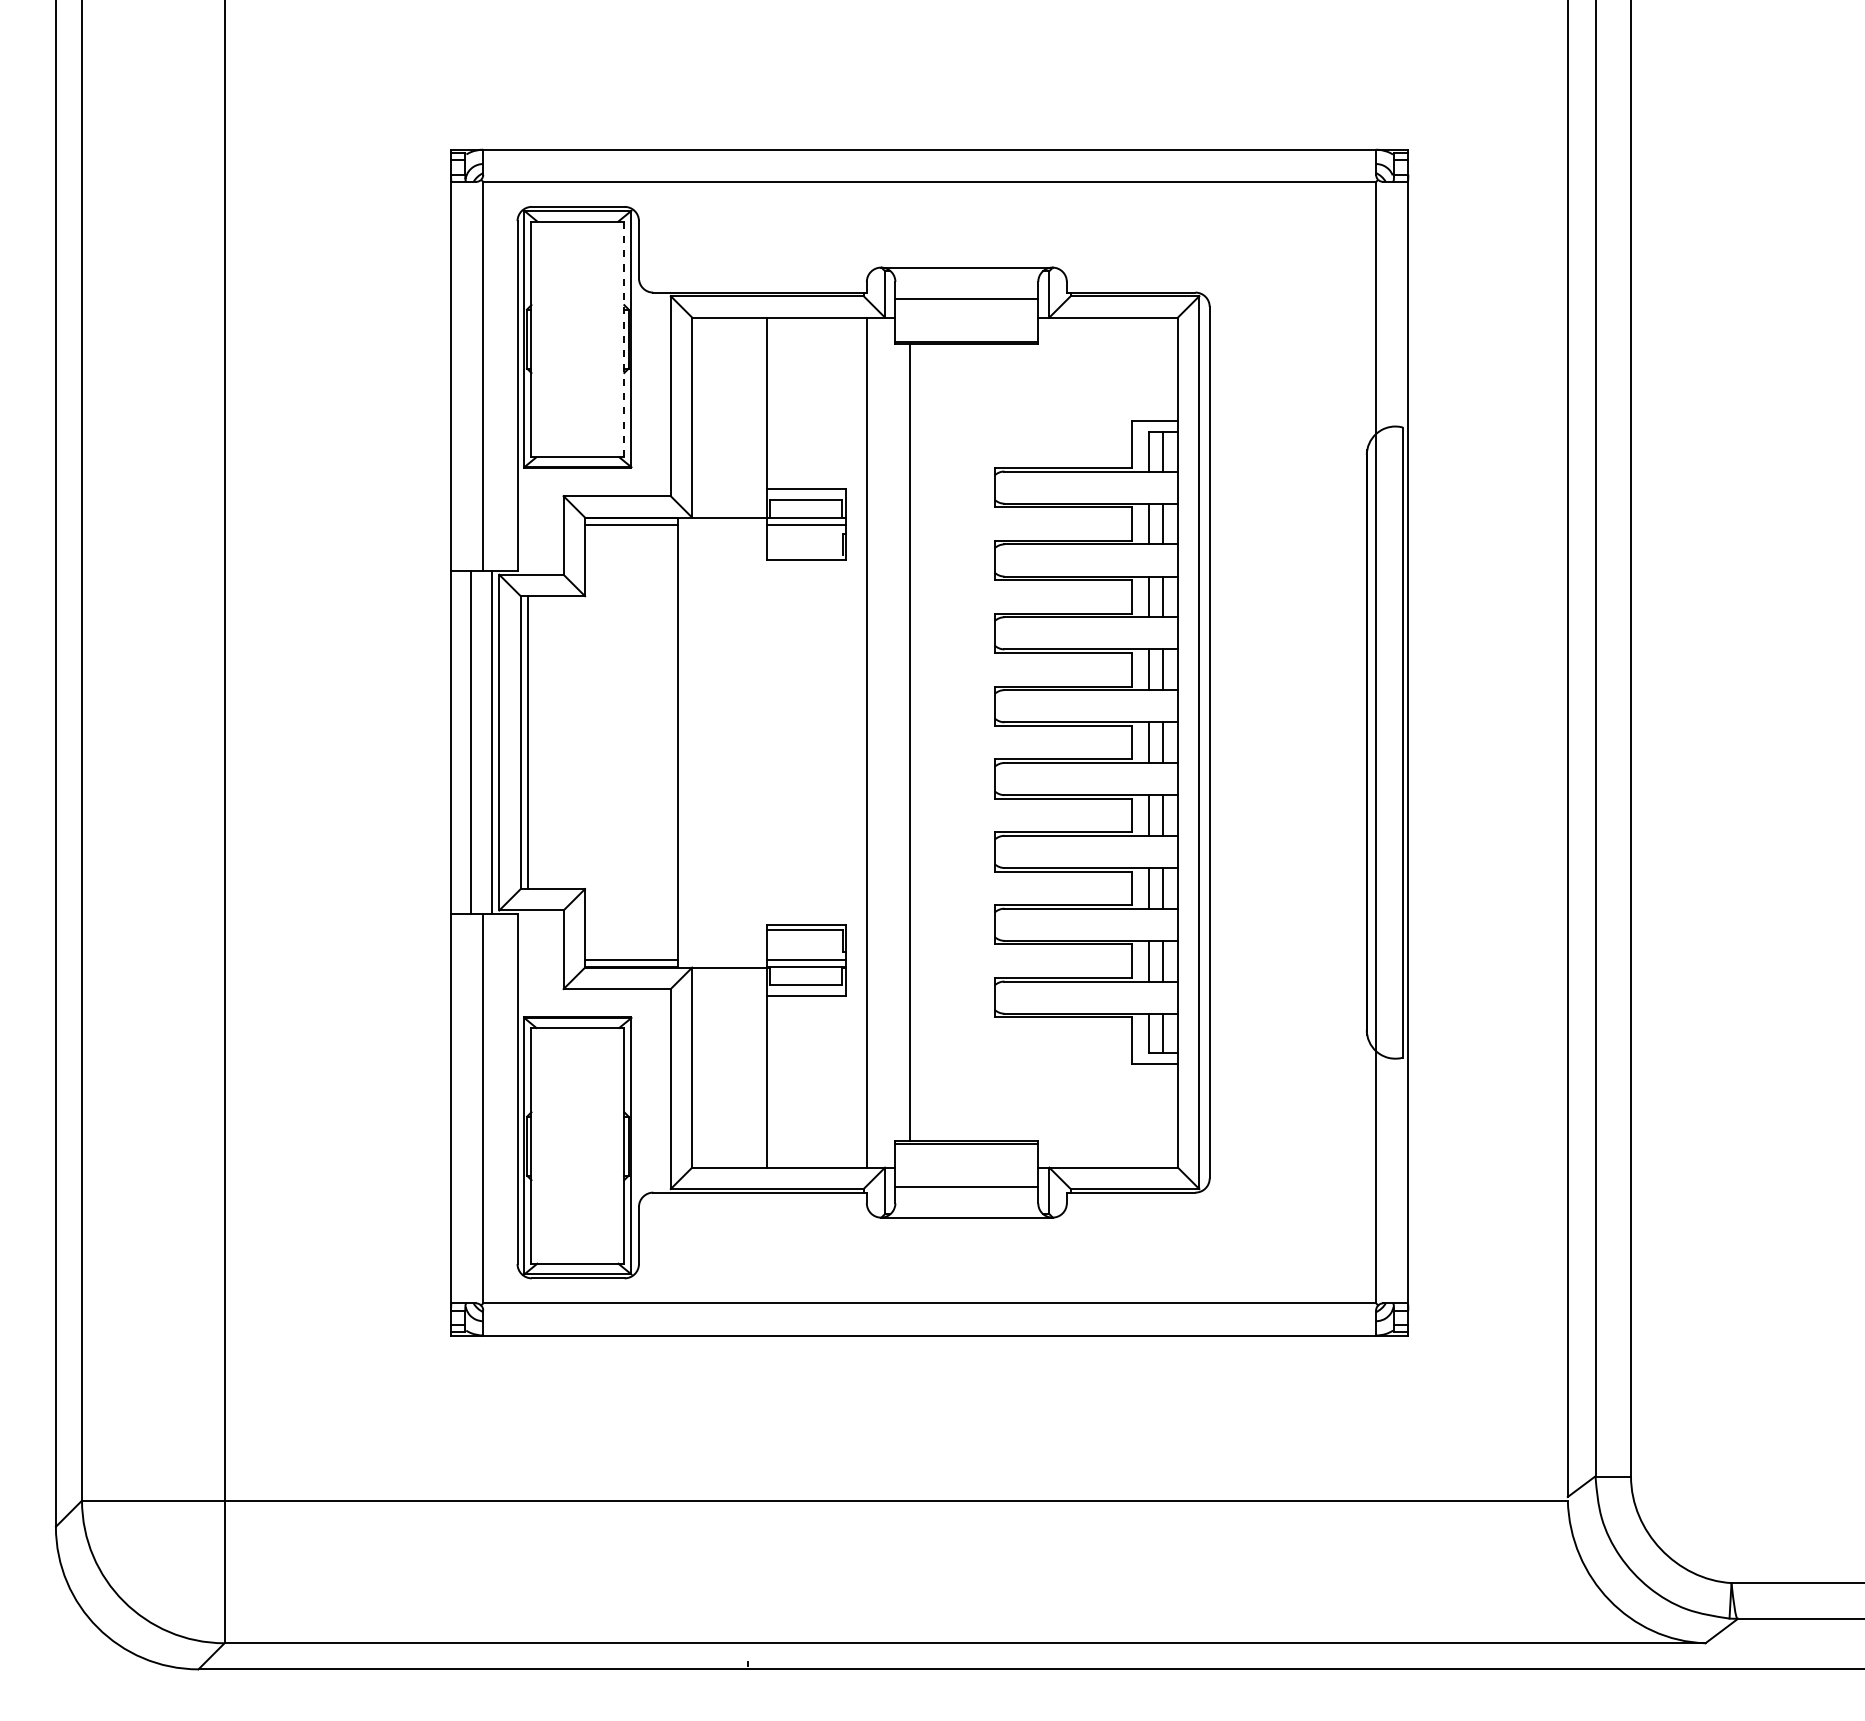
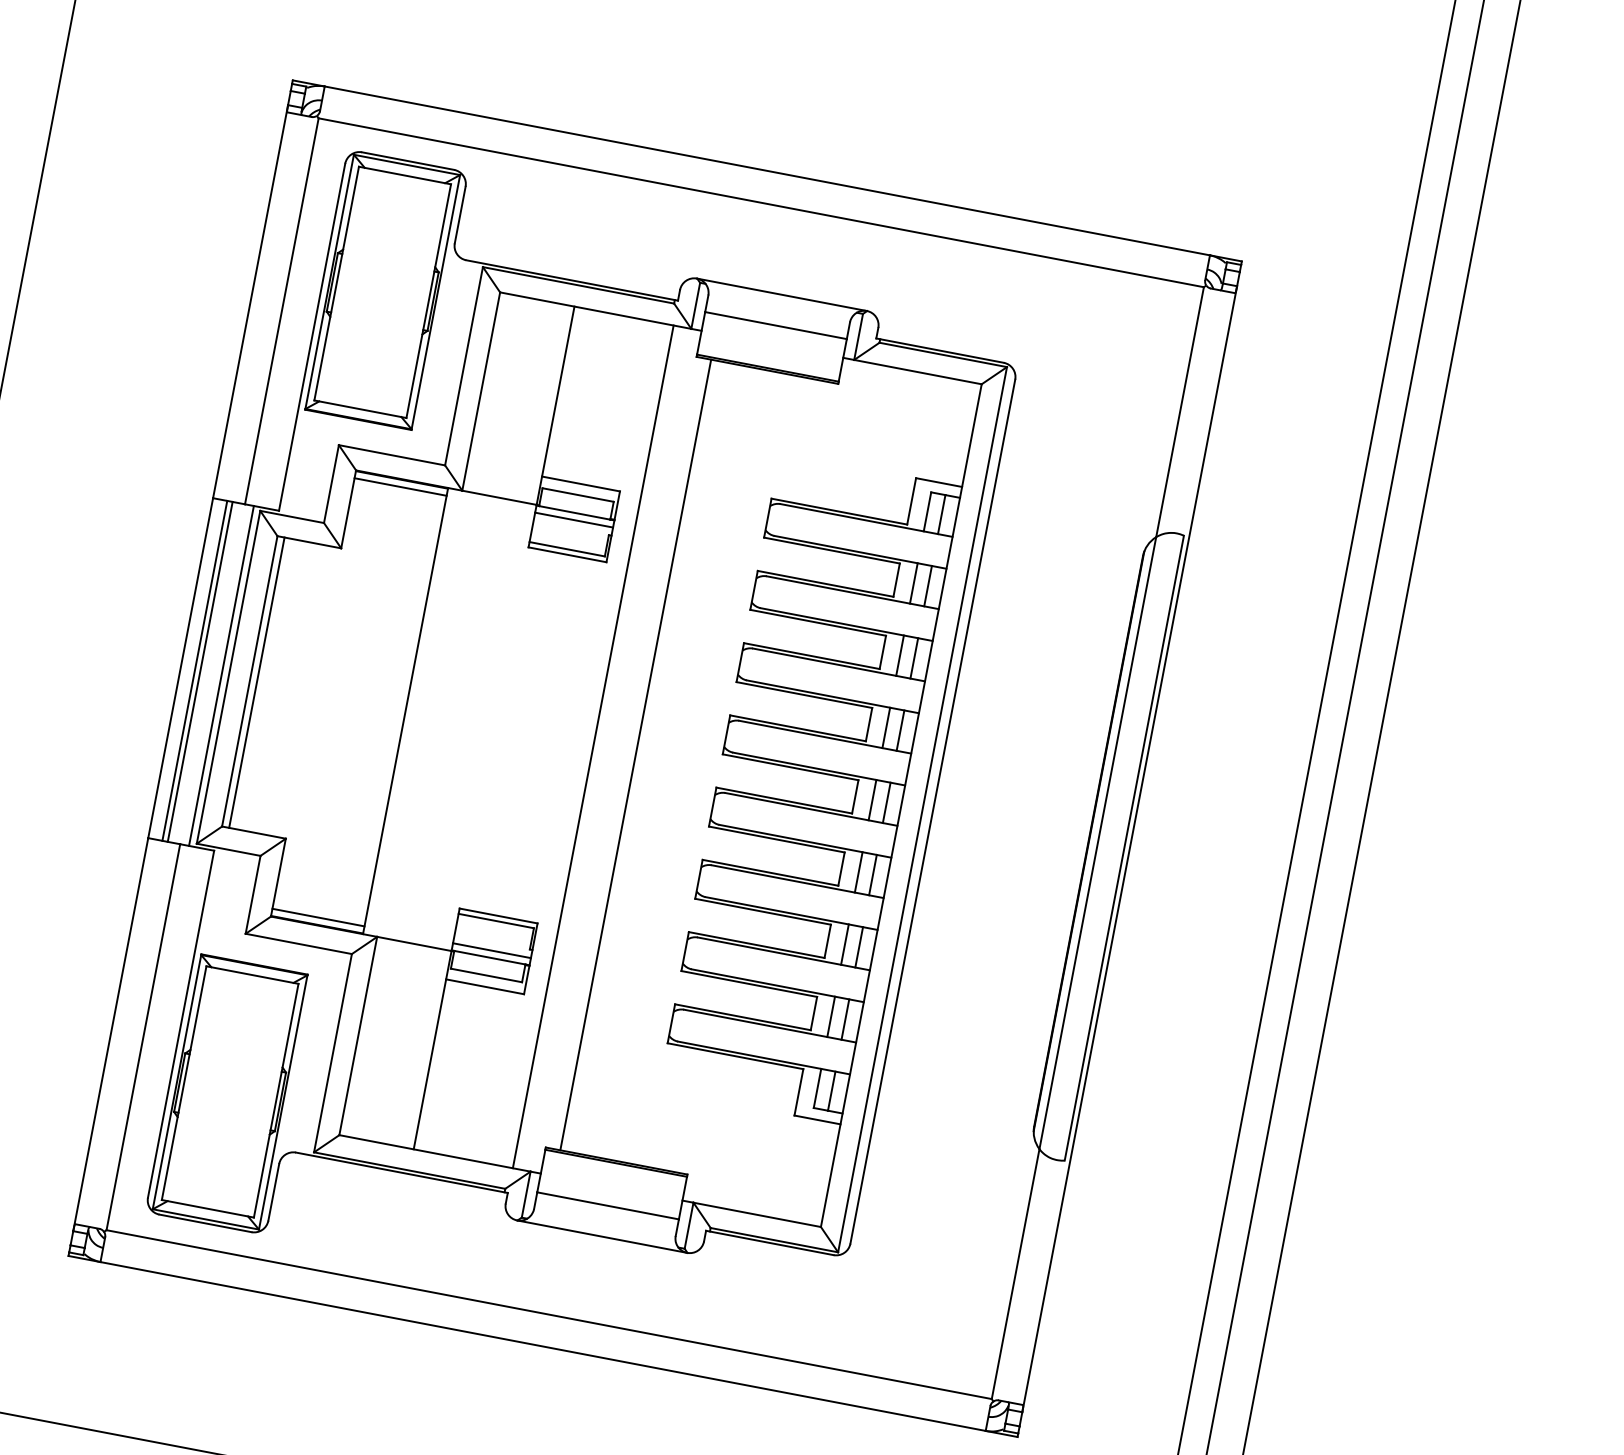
line: (624, 339) -> (428, 301), dashed -> solid
line: (805, 555) -> (567, 549), added
line: (465, 742) -> (195, 670), added

